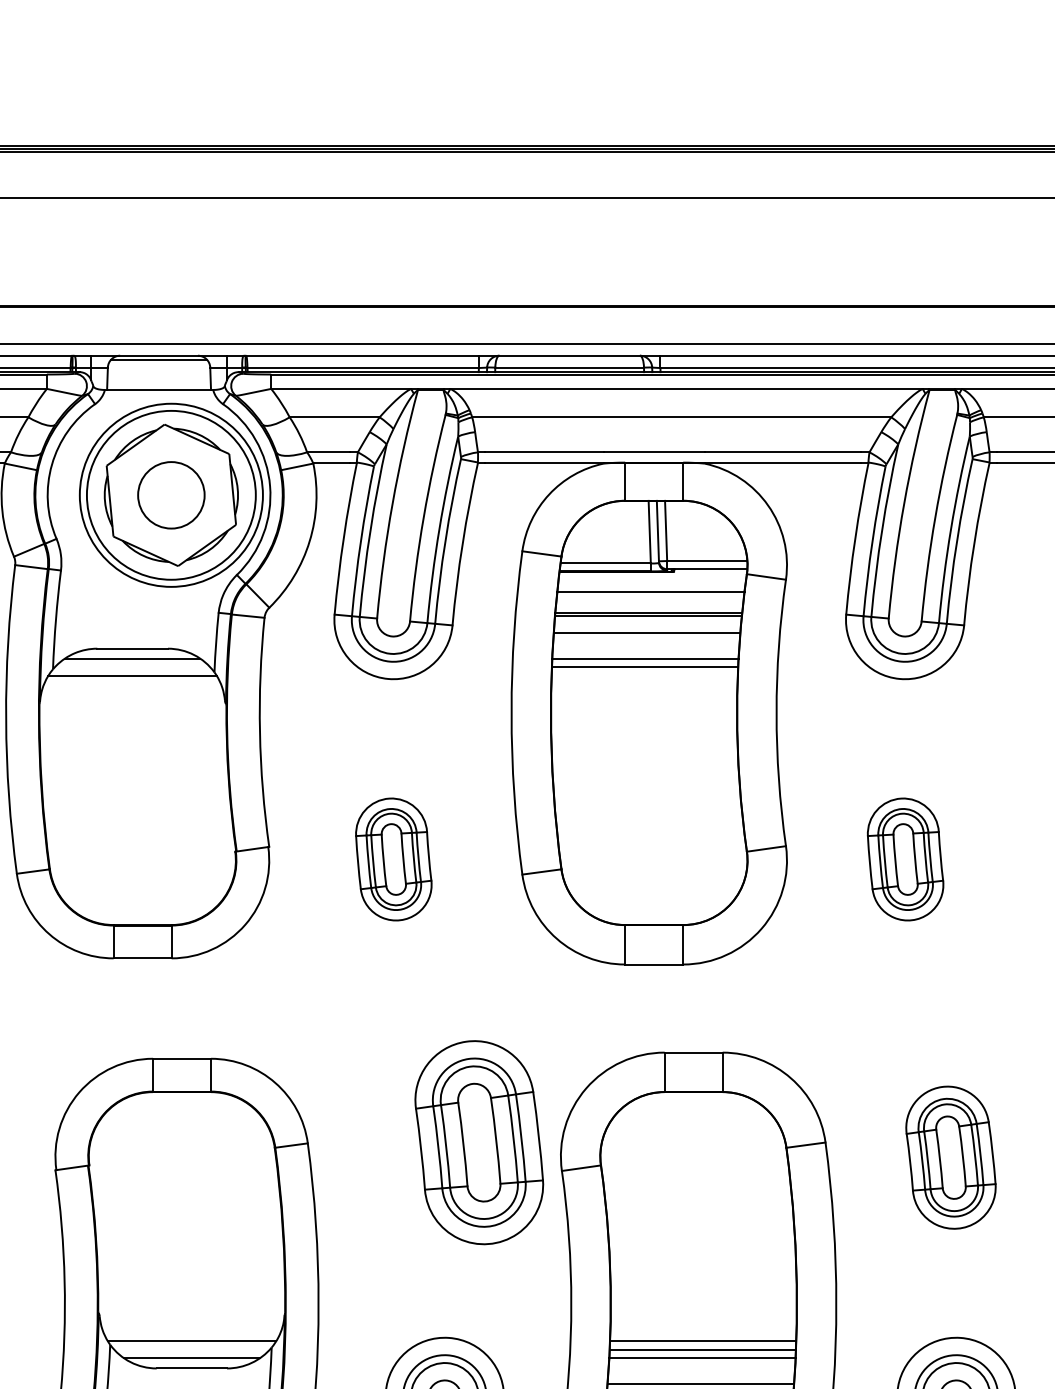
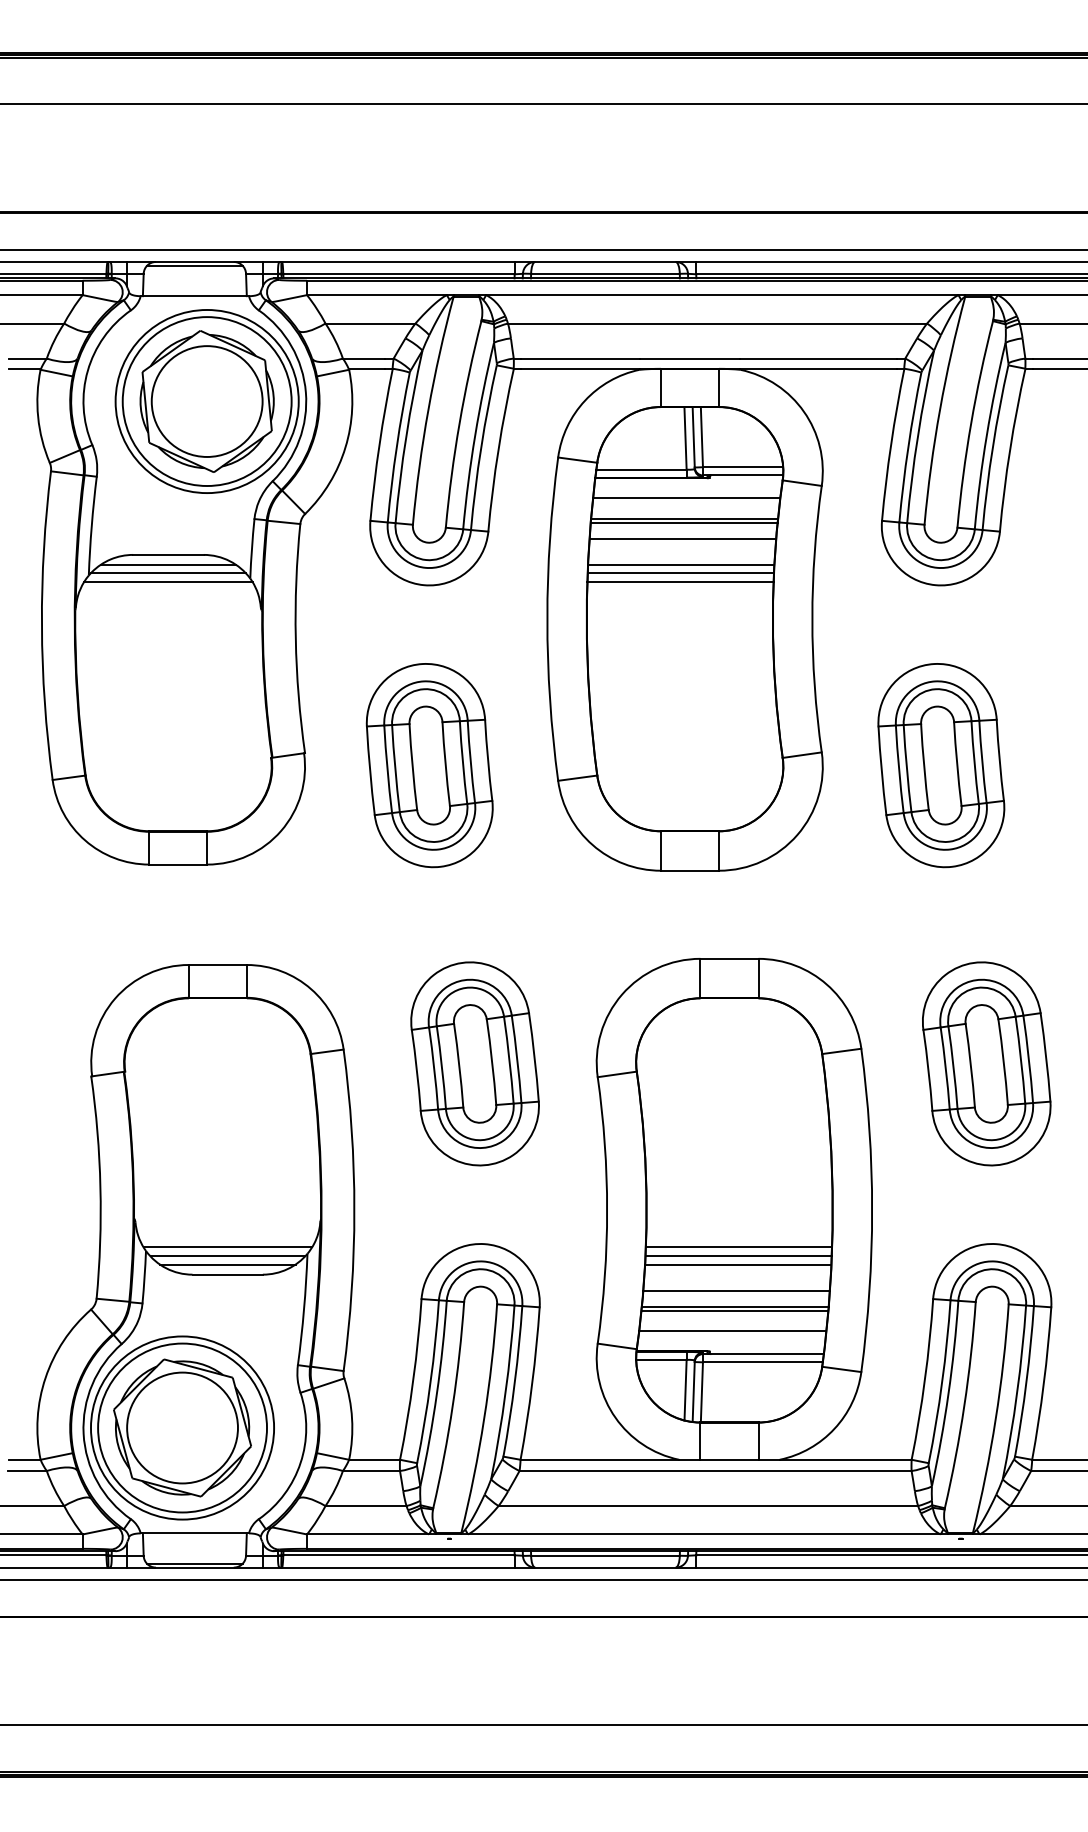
circle: (170, 495) -> (206, 401), size x1.67
line: (131, 667) -> (167, 573), added
line: (644, 676) -> (680, 582), added
part: (393, 859) -> (429, 765), size x1.67
part: (905, 859) -> (941, 765), size x1.67
part: (478, 1142) -> (474, 1063), moved
part: (950, 1157) -> (986, 1063), size x1.43
line: (191, 1350) -> (227, 1256), added

